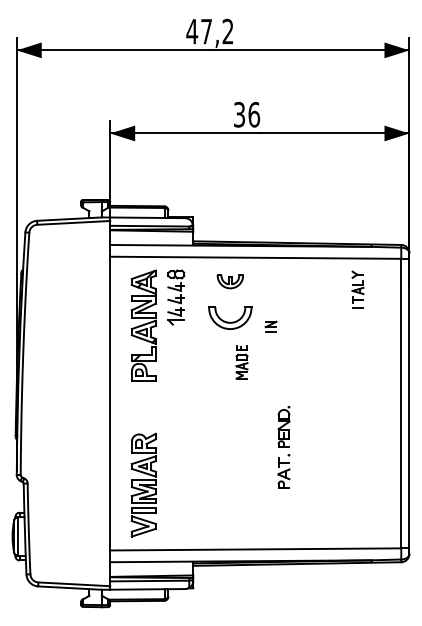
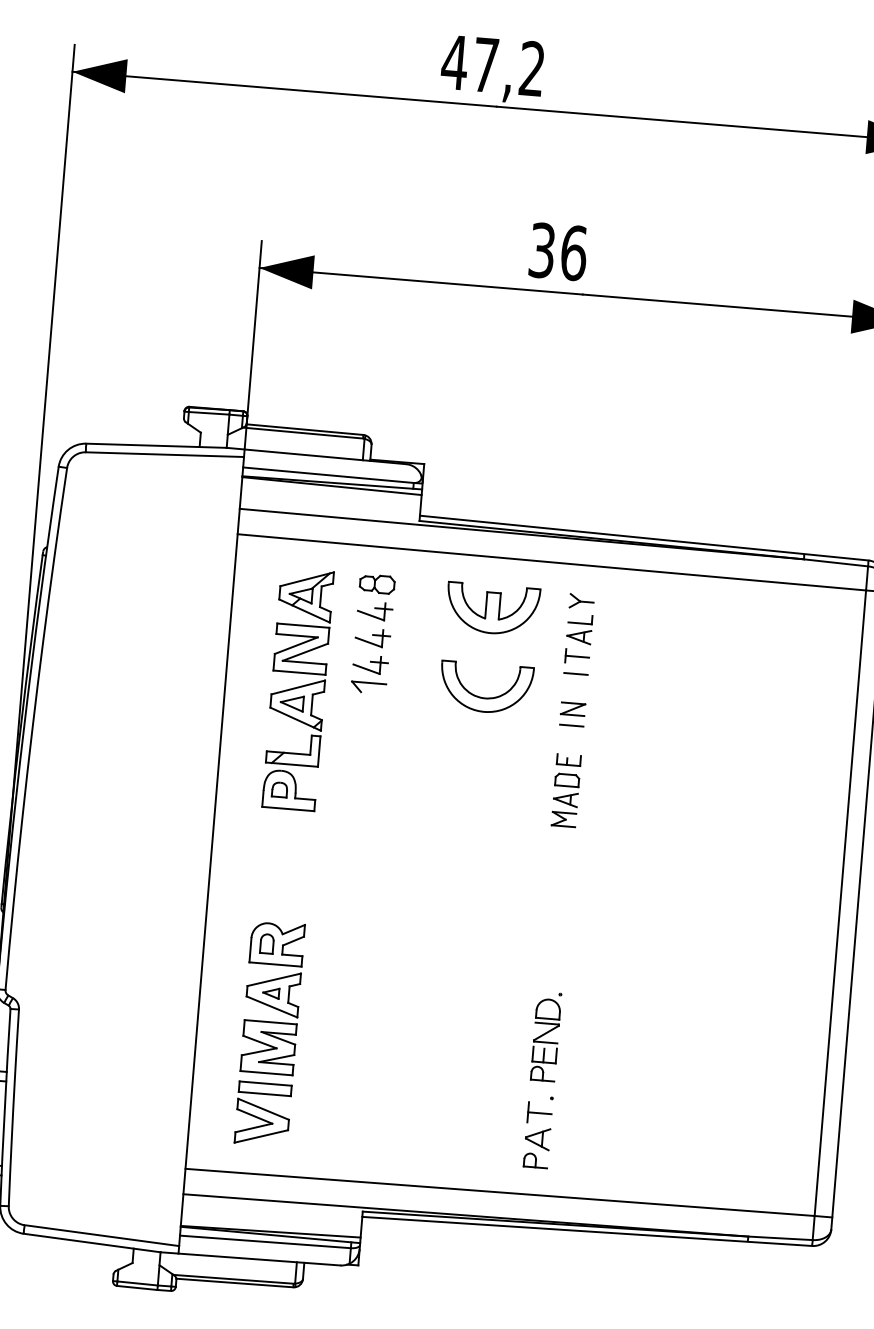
part: (230, 281) -> (493, 609), size x1.67
part: (357, 289) -> (578, 633), moved
part: (241, 362) -> (565, 791), moved
part: (283, 447) -> (541, 1080), moved

